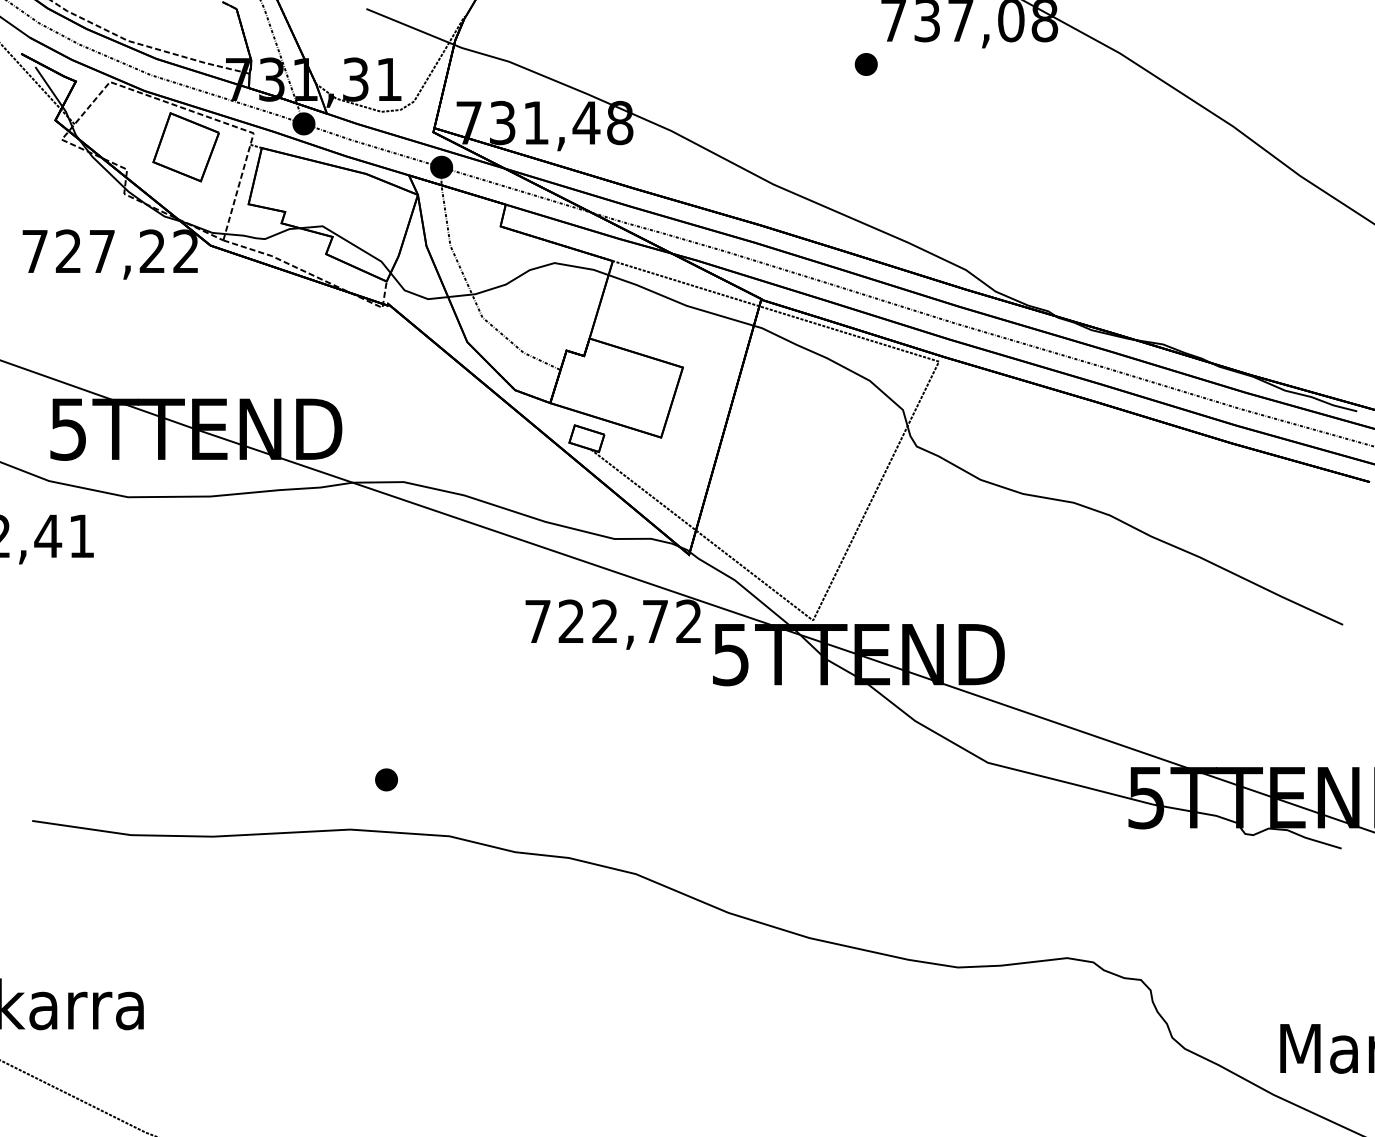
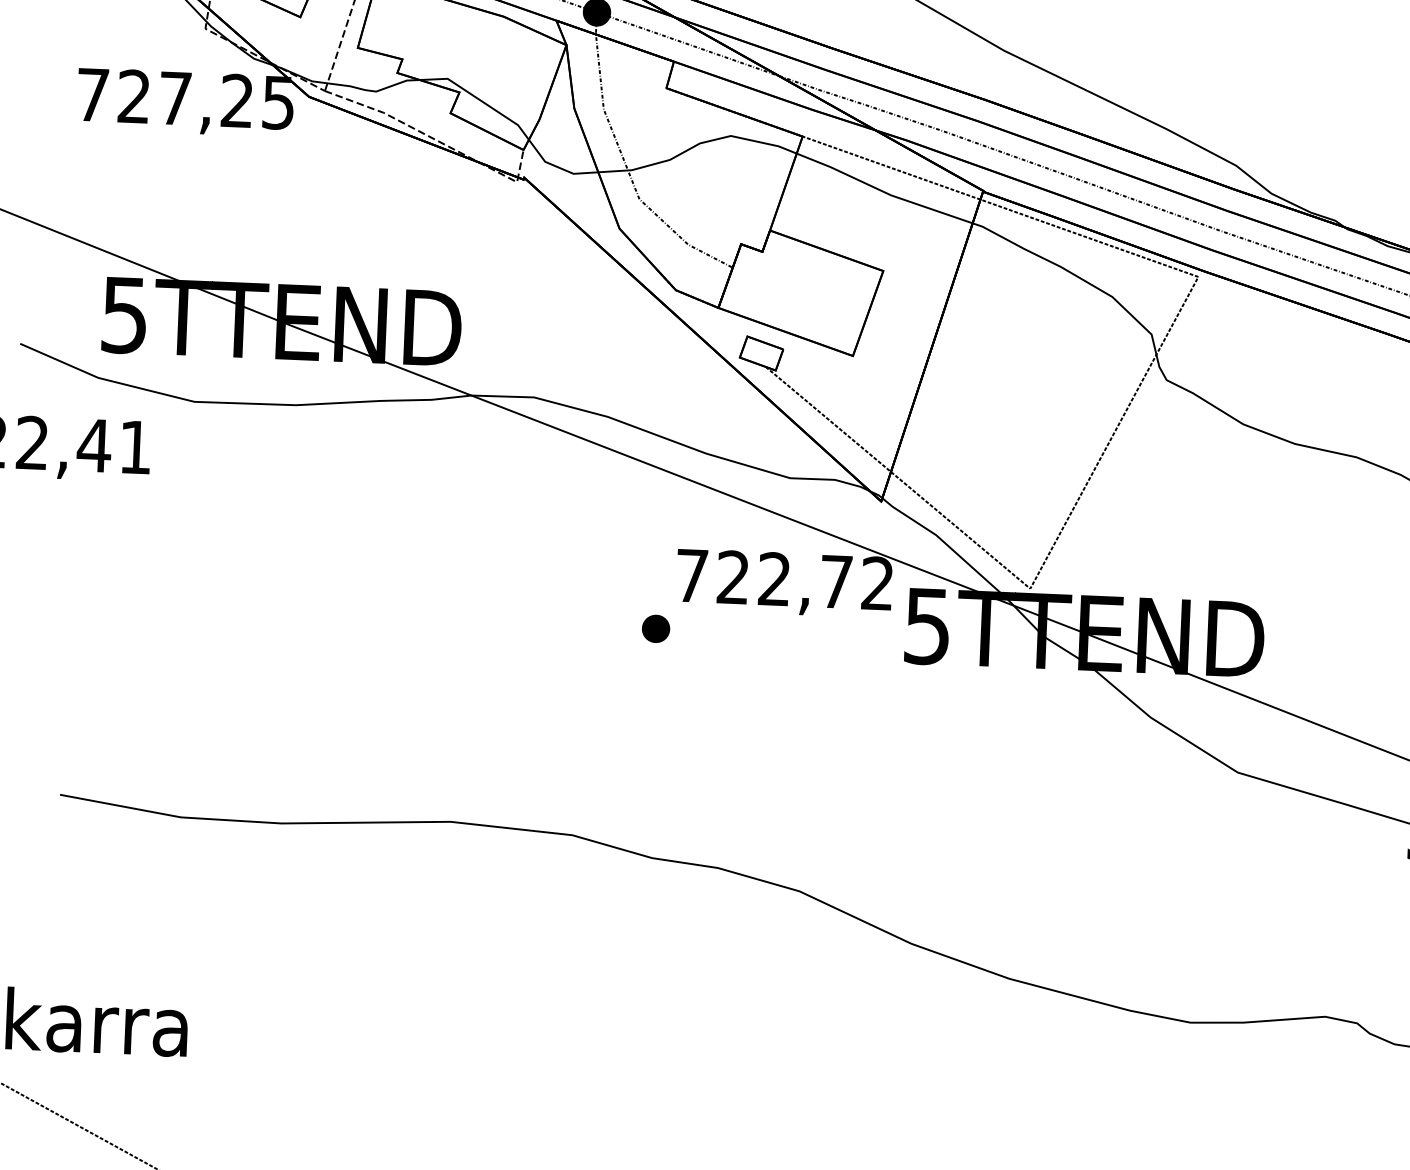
text: (185, 251) -> (277, 102), 727,22 -> 727,25
part: (386, 779) -> (655, 628), moved

